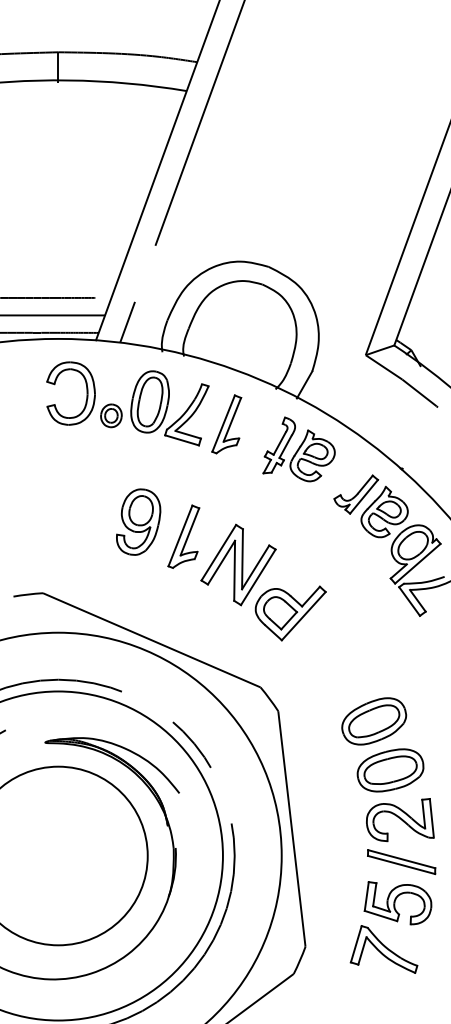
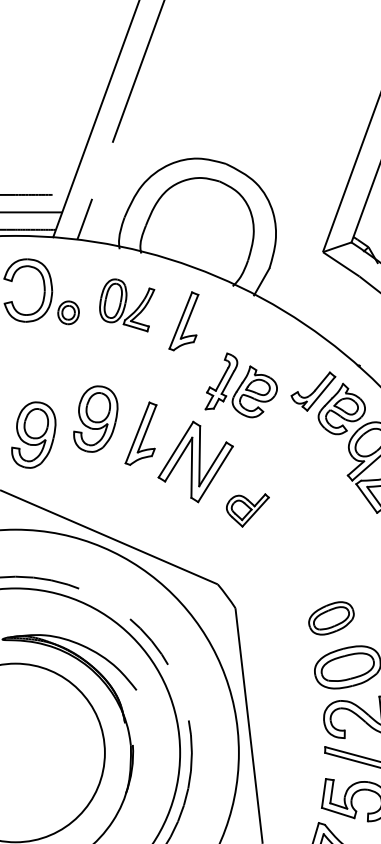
part: (169, 408) -> (126, 305), size x0.7
part: (298, 449) -> (240, 385), moved
part: (76, 537) -> (33, 434), added
part: (290, 613) -> (247, 510), size x0.6
part: (374, 721) -> (331, 618), size x0.7

